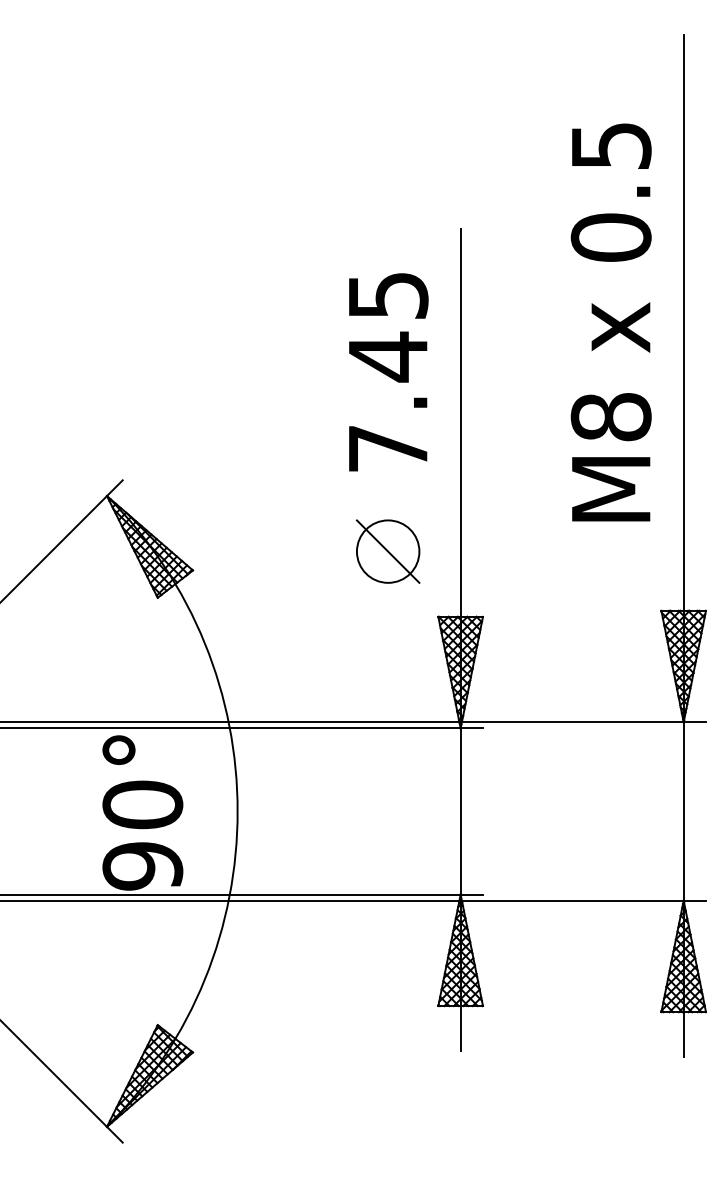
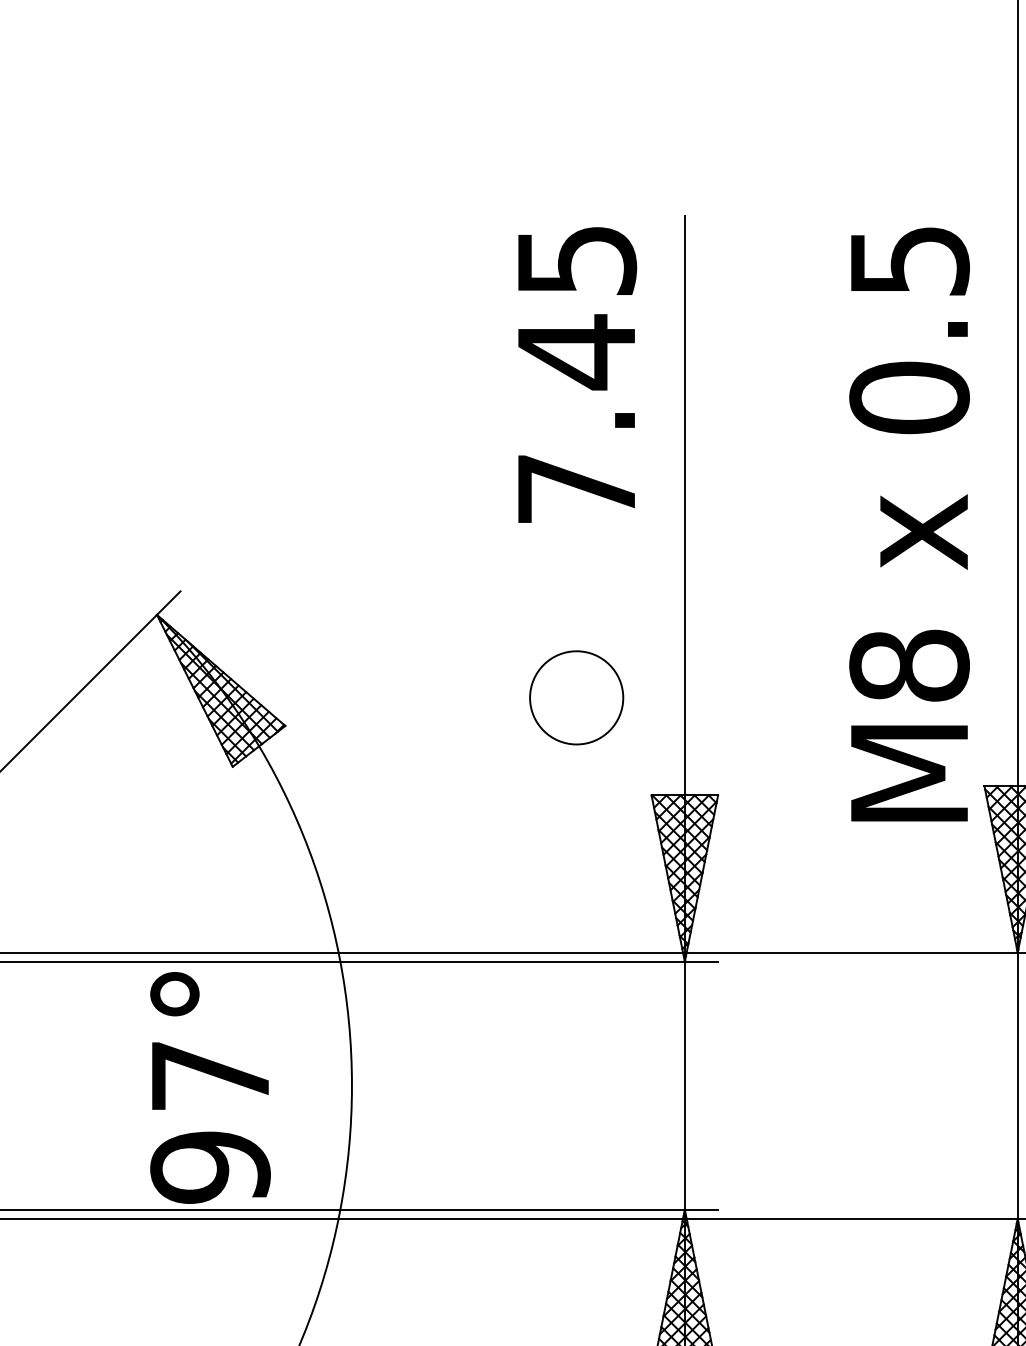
text: (610, 322) -> (908, 524), moved
text: (388, 372) -> (577, 375), moved
line: (387, 551) -> (575, 697), removed
text: (142, 804) -> (209, 1075), 90° -> 97°

